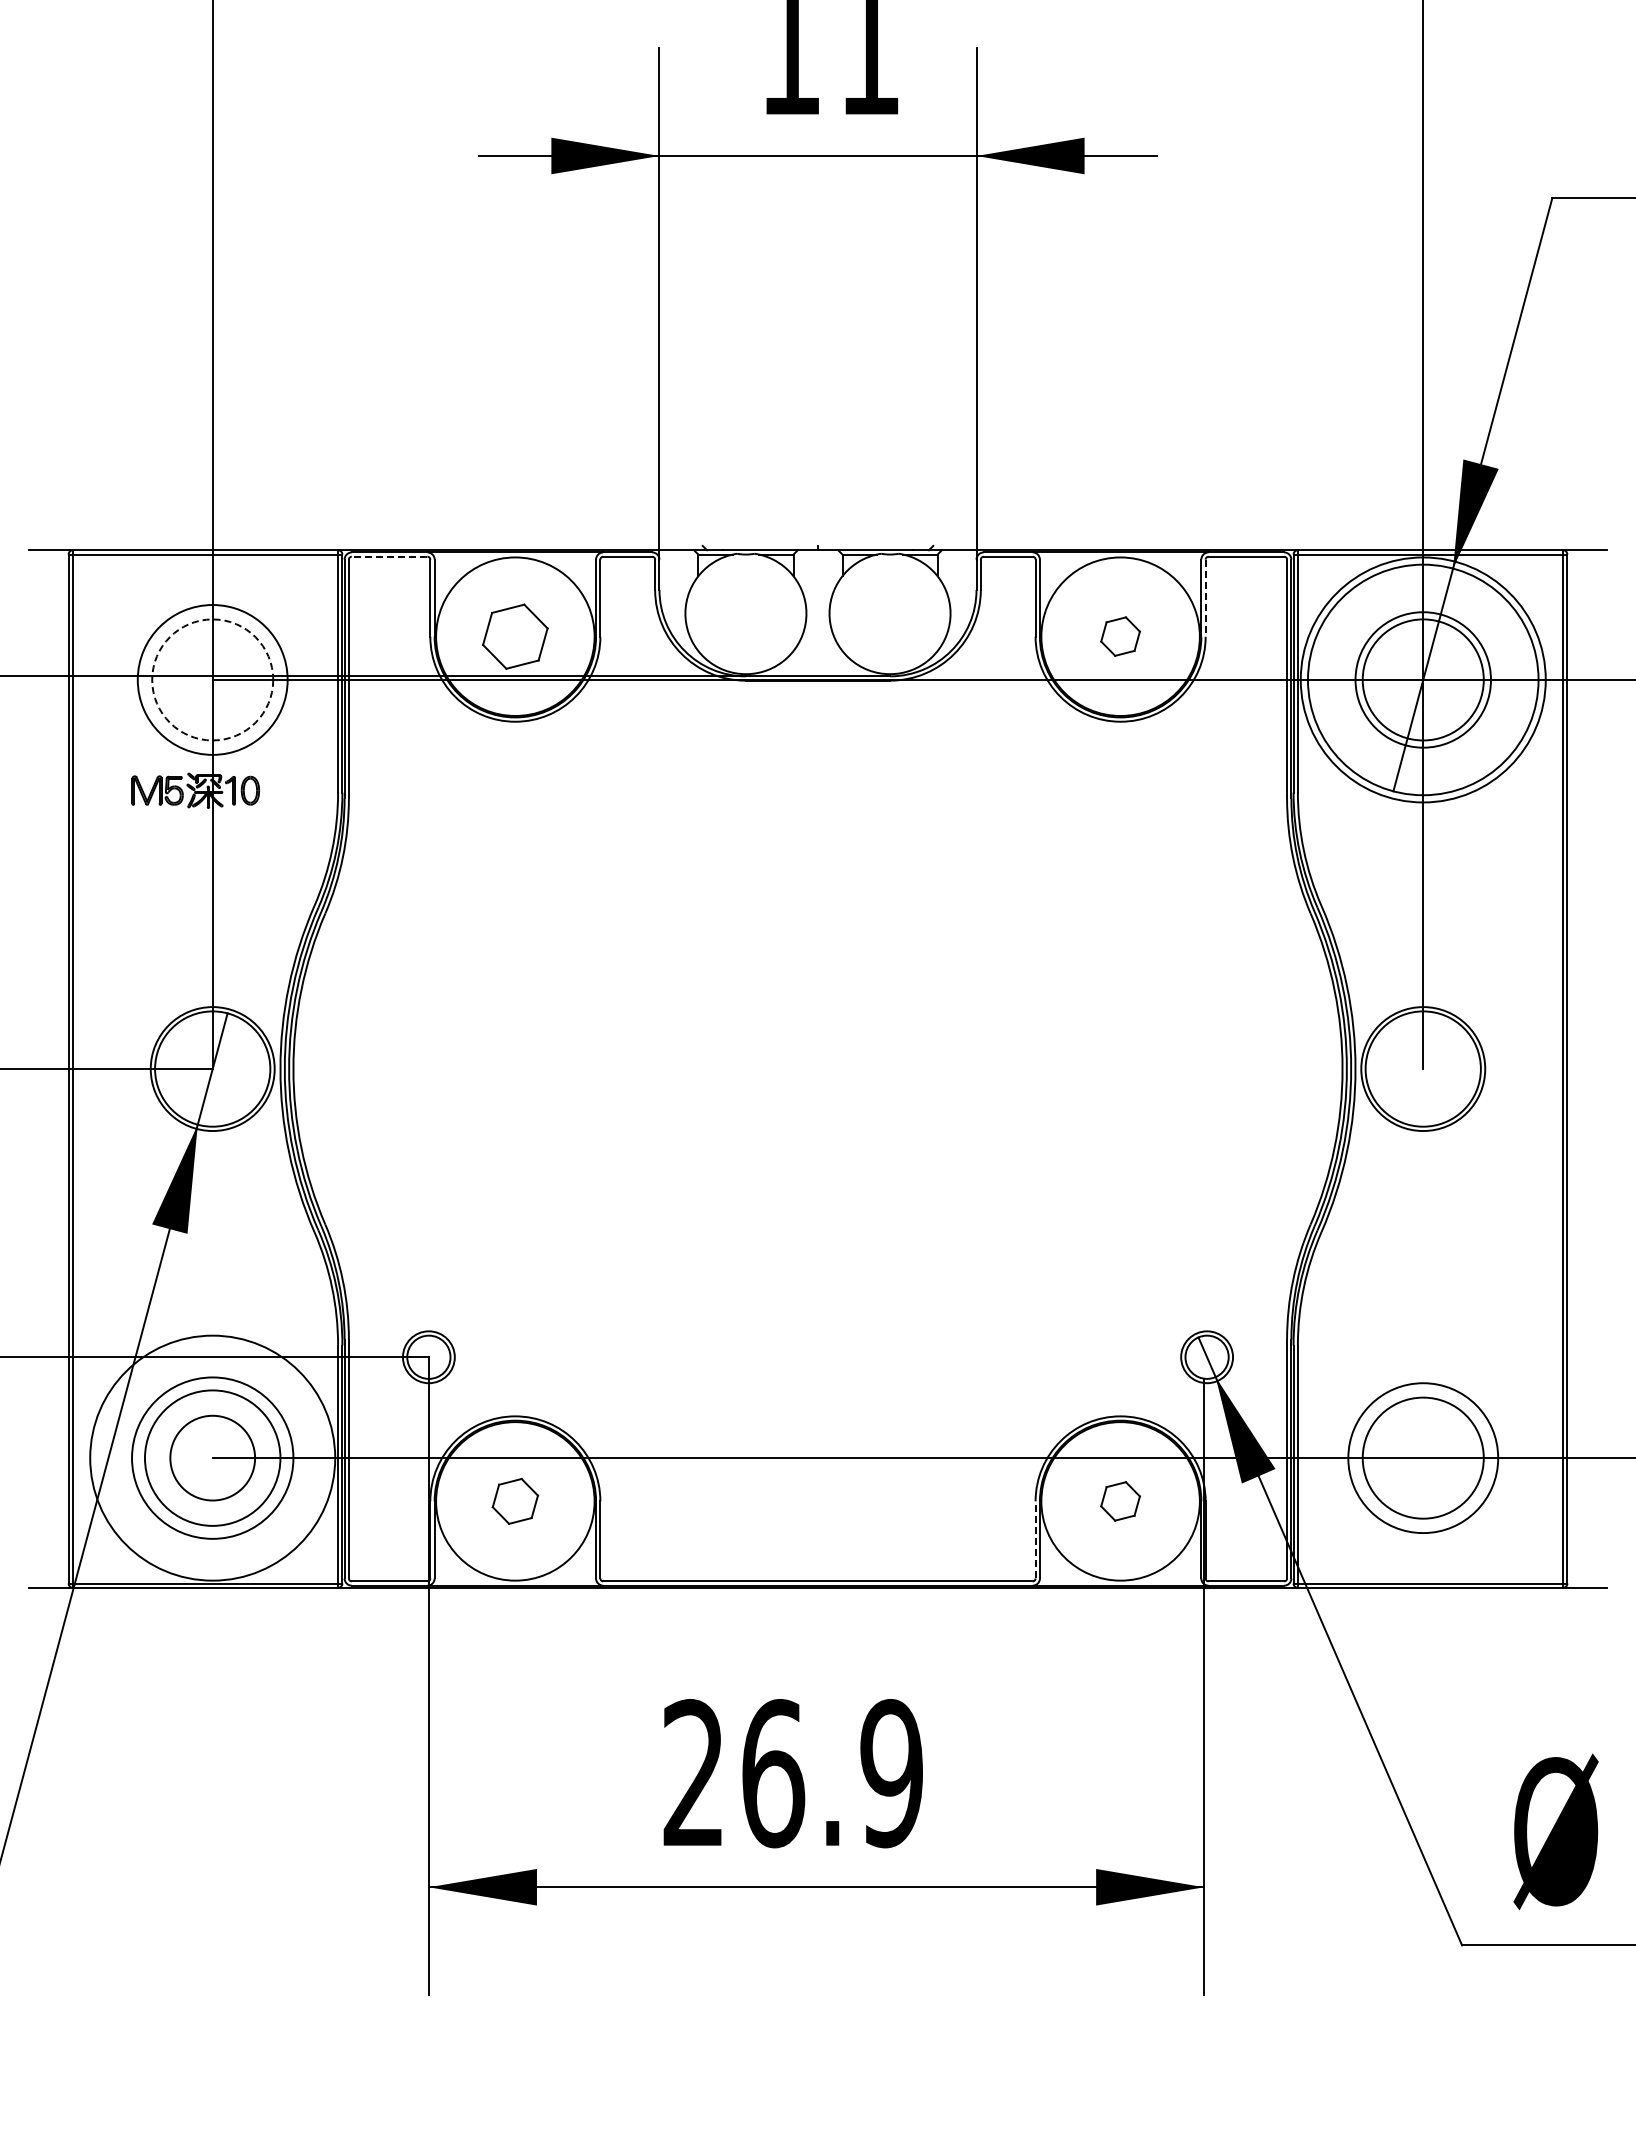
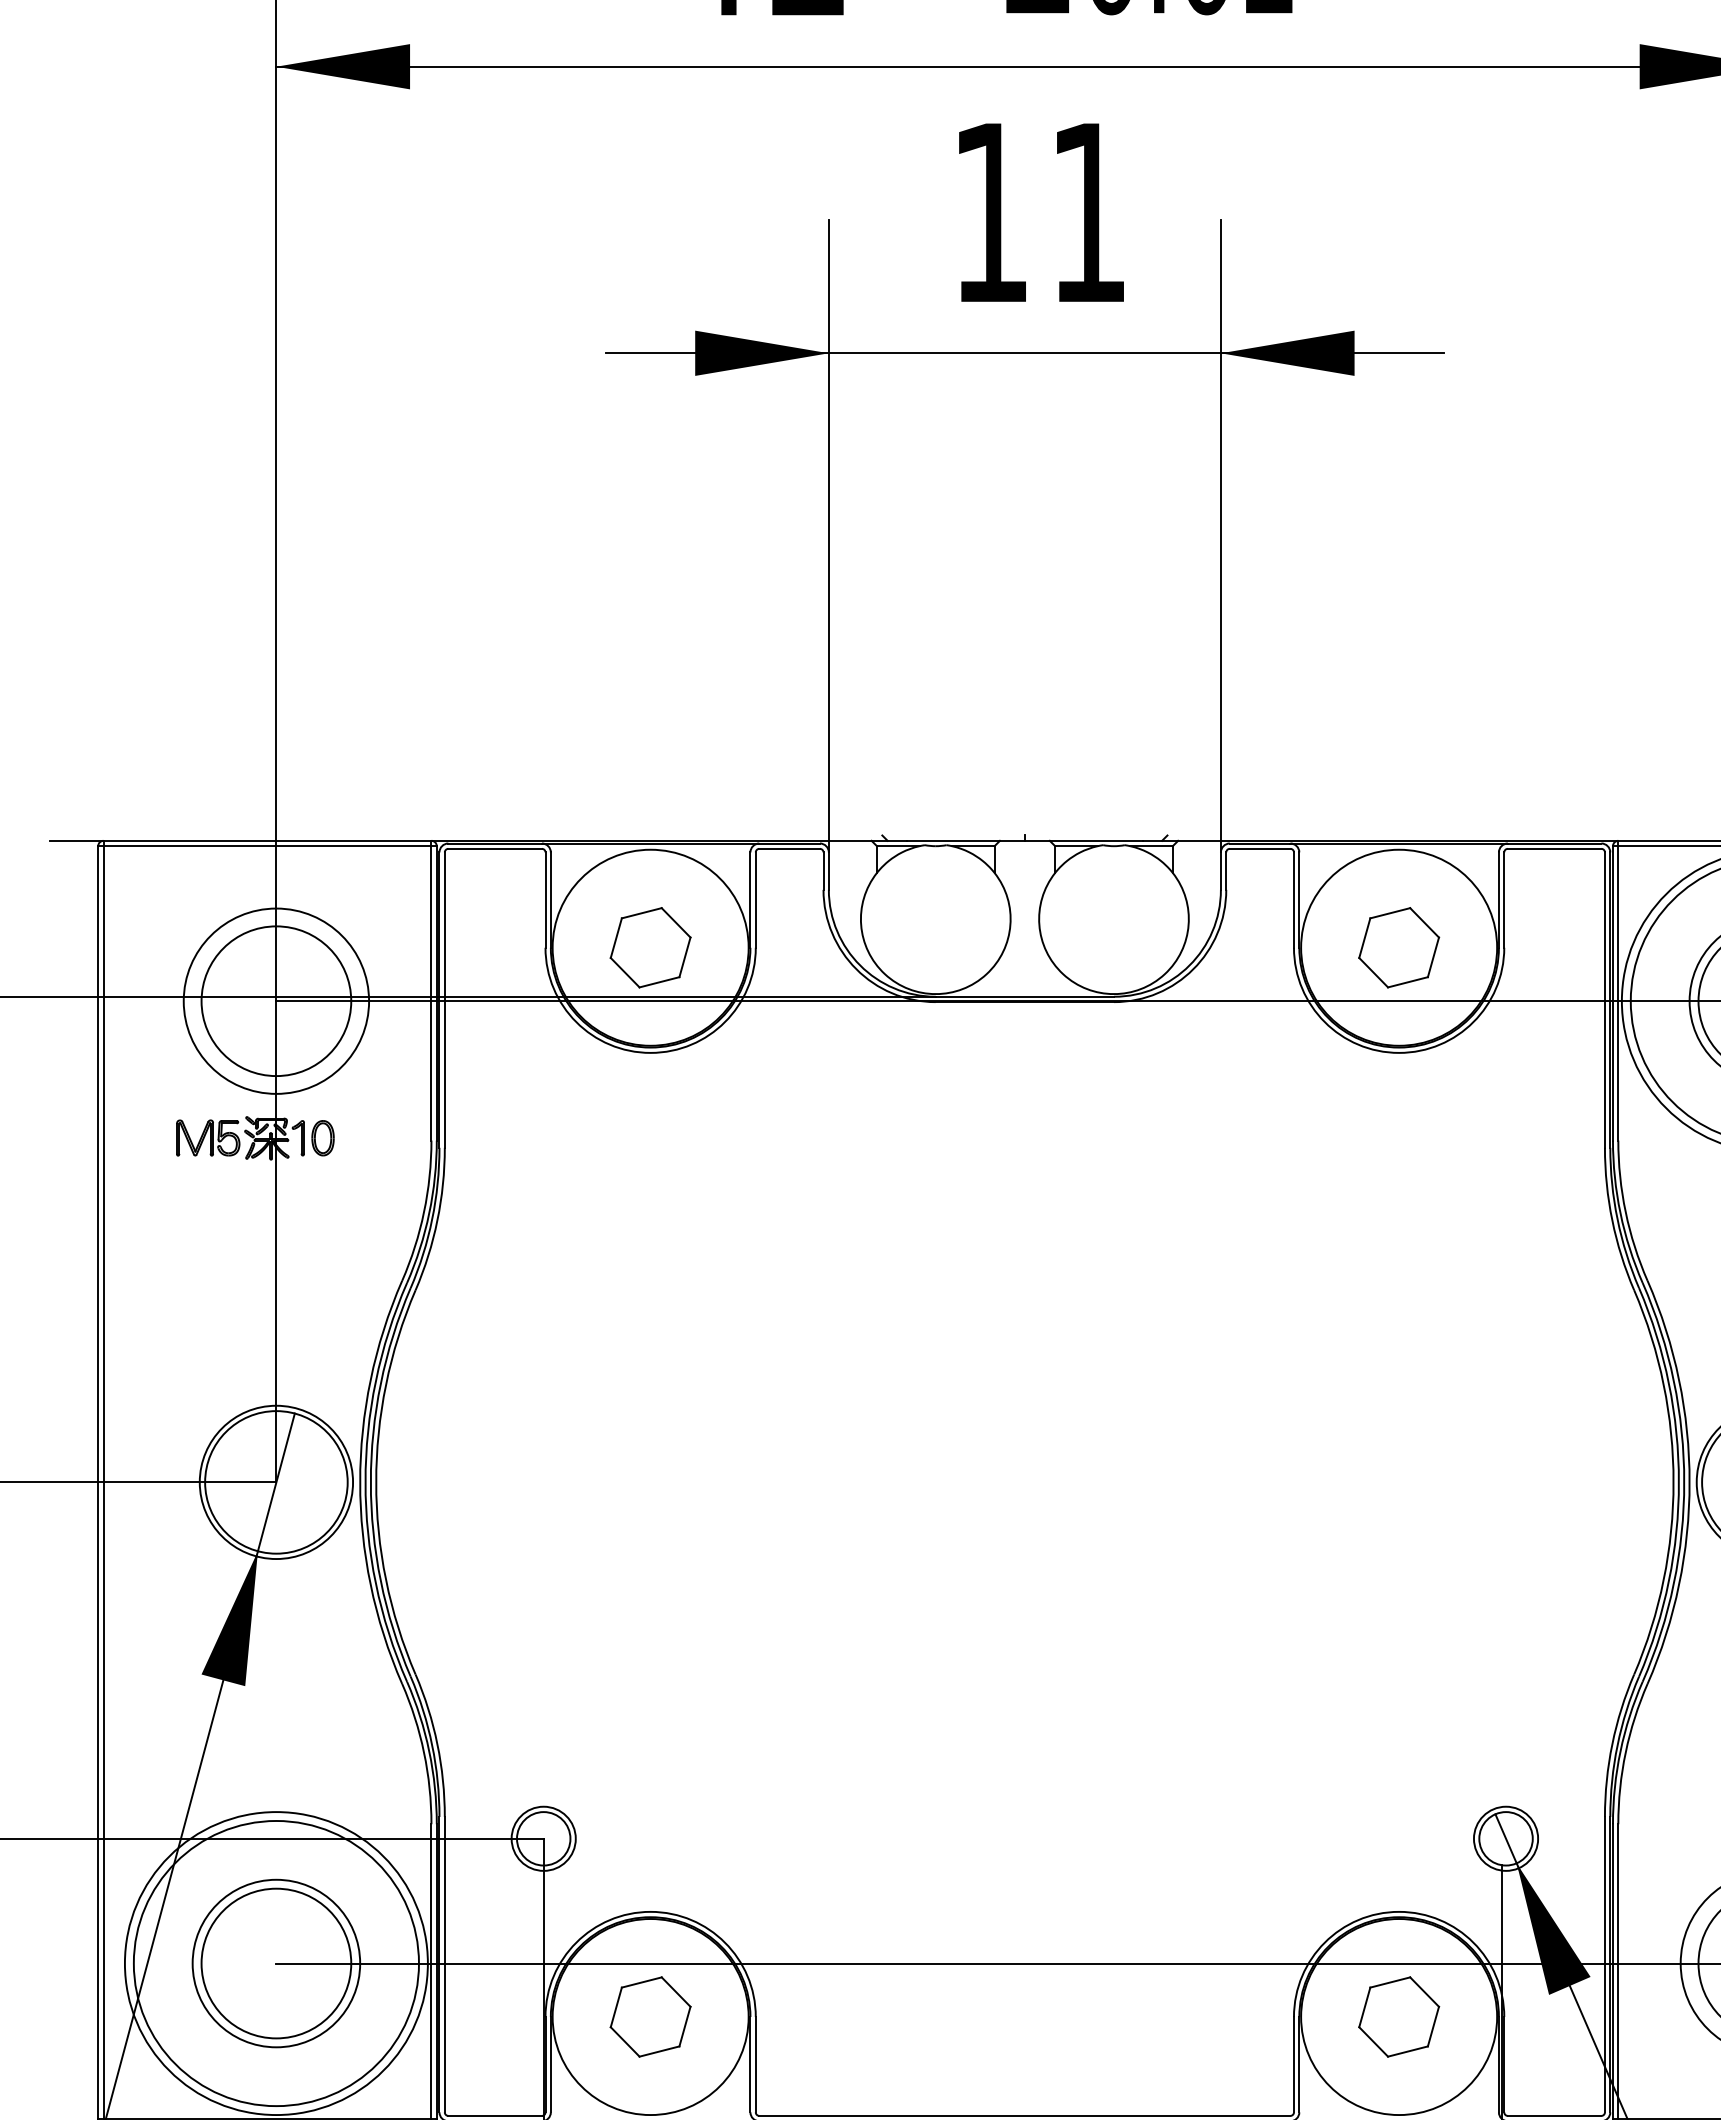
line: (389, 556) -> (495, 848), dashed -> solid
line: (1205, 598) -> (1504, 900), dashed -> solid
part: (1120, 636) -> (1398, 947), size x1.67
circle: (212, 679) -> (276, 1000), dashed -> solid
circle: (212, 1457) -> (276, 1962), size x1.43
circle: (212, 1457) -> (276, 1962), size x1.43
part: (515, 1501) -> (650, 2017), size x1.43
part: (1120, 1501) -> (1398, 2017), size x1.67
line: (1035, 1539) -> (1293, 2064), dashed -> solid

